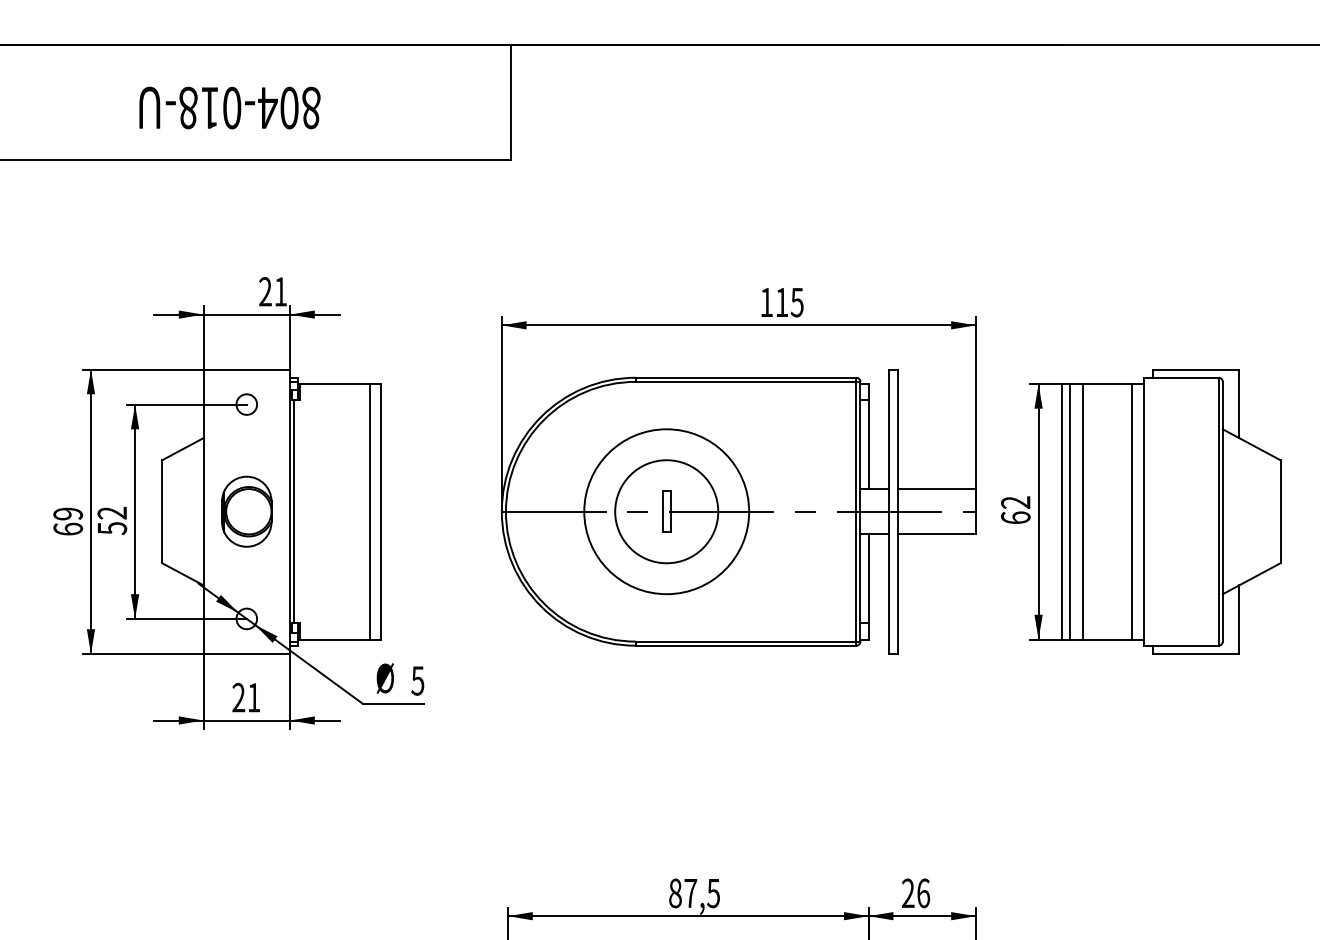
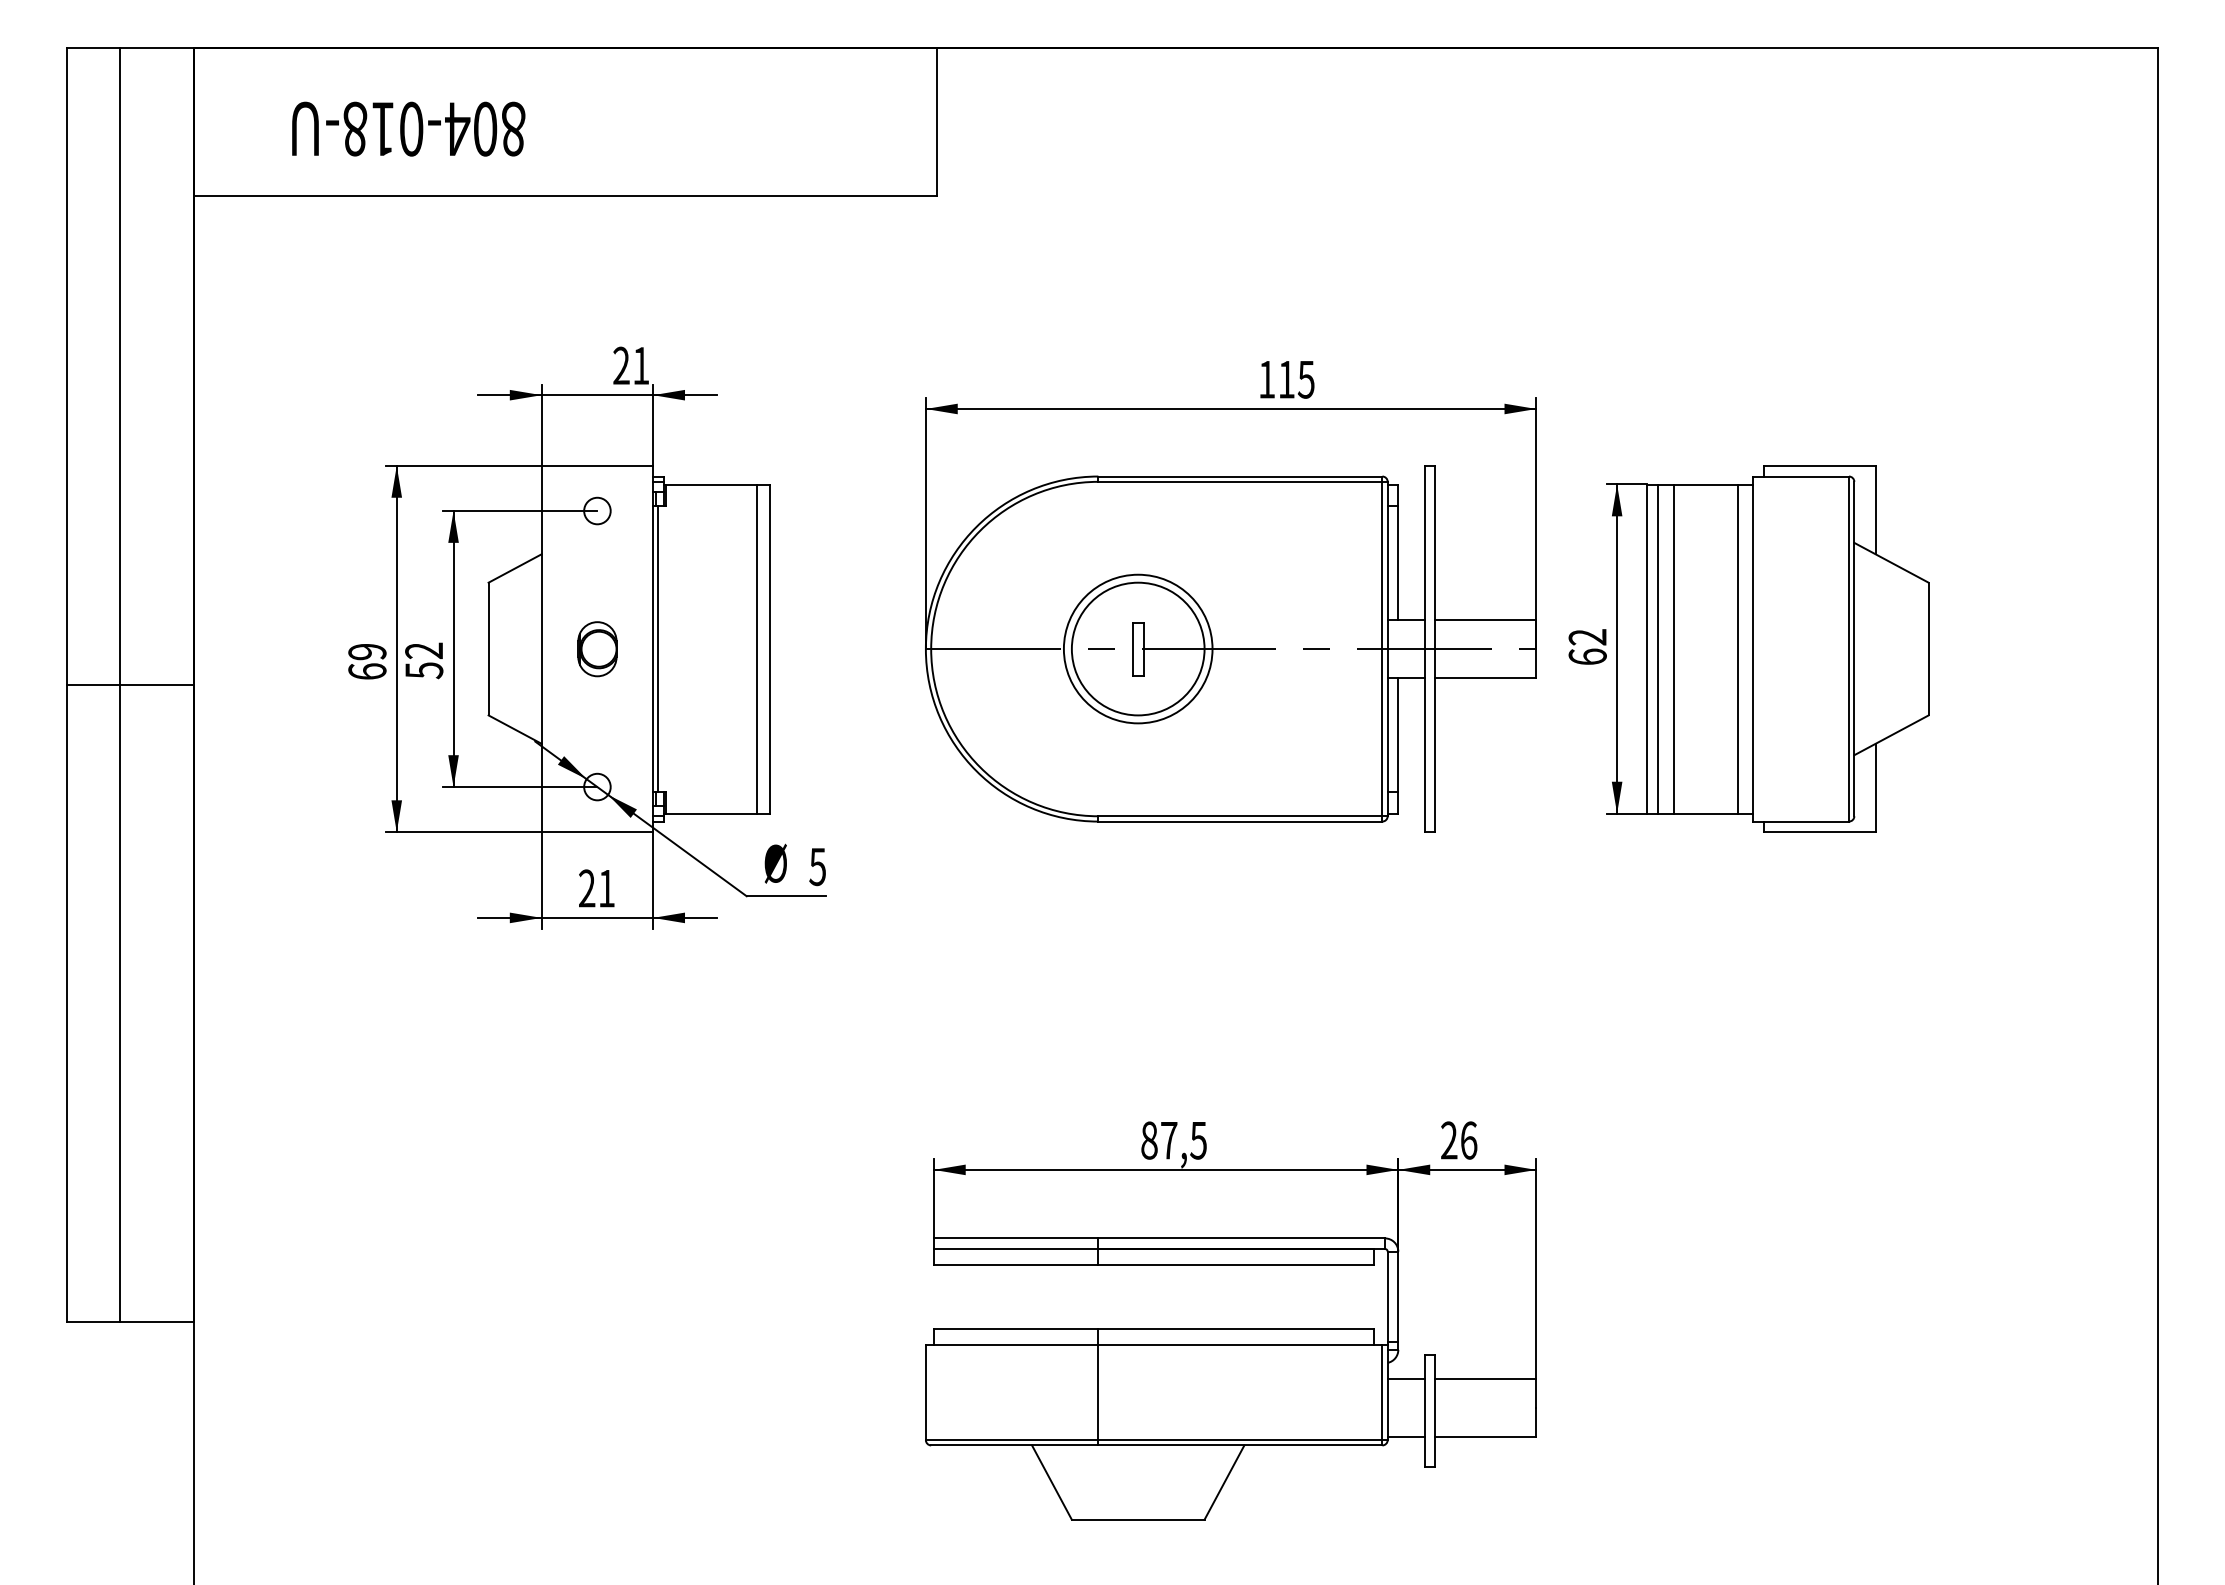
text: (229, 107) -> (408, 128), moved
circle: (666, 511) -> (1138, 648), size x0.7
part: (246, 512) -> (597, 649), size x0.6

